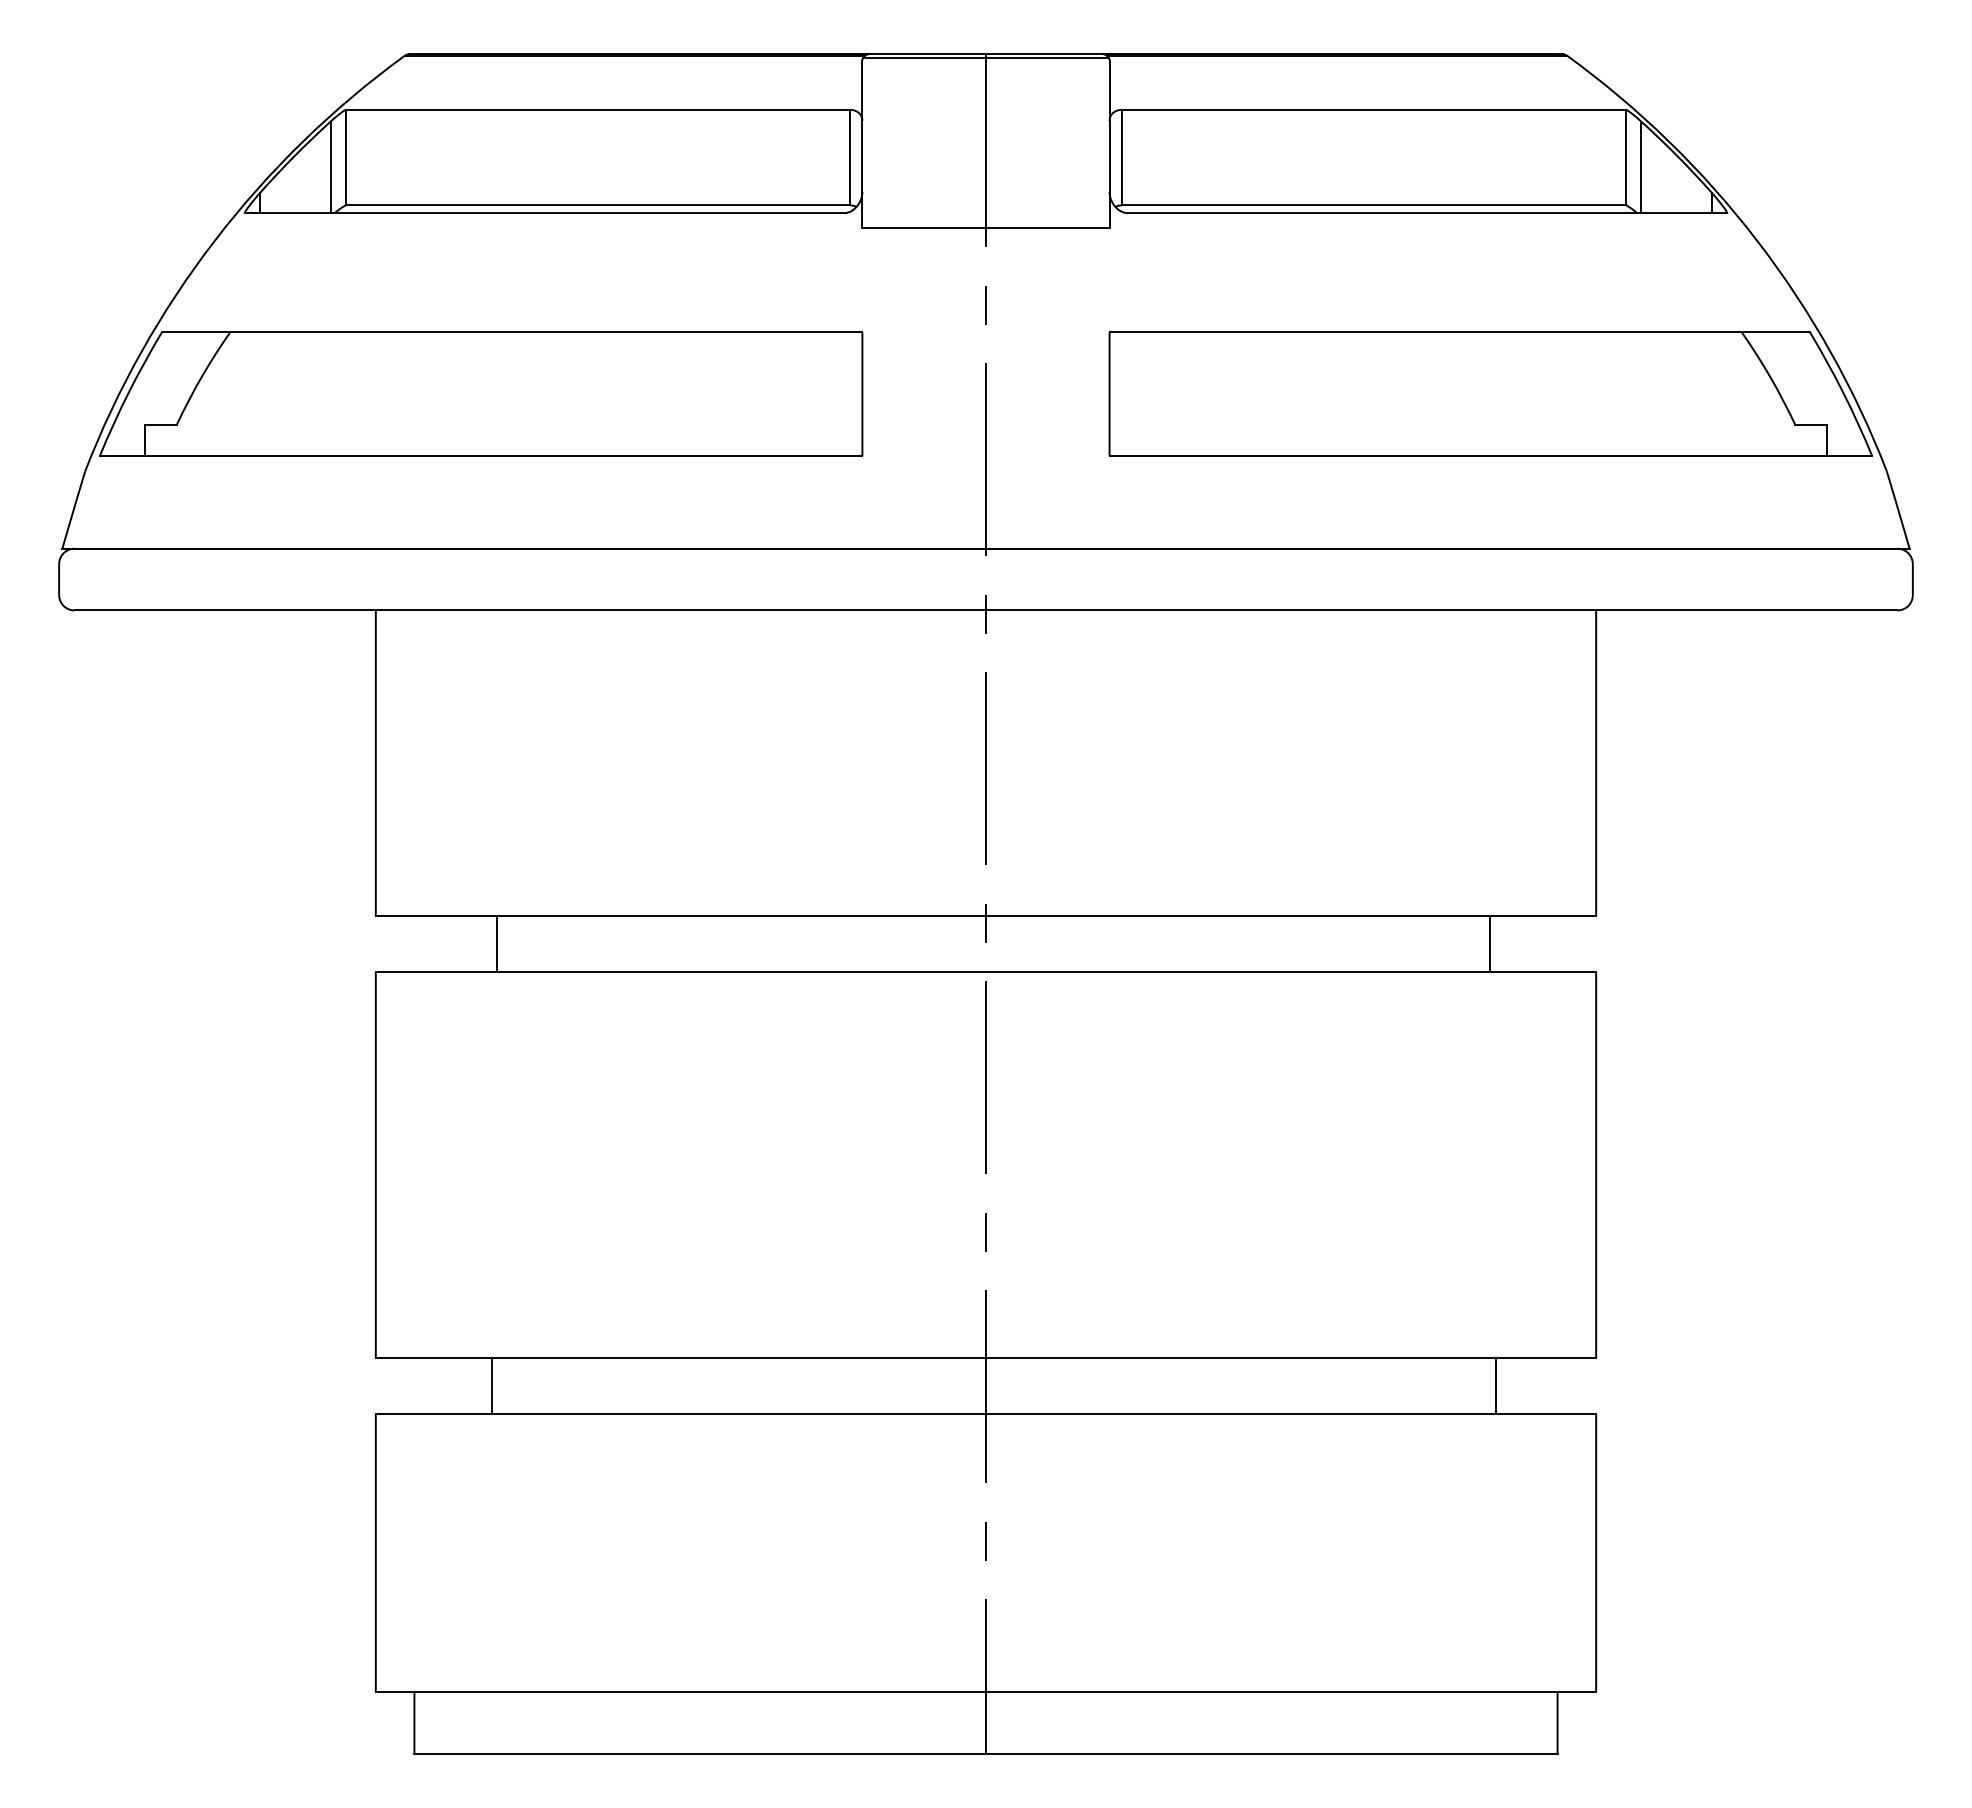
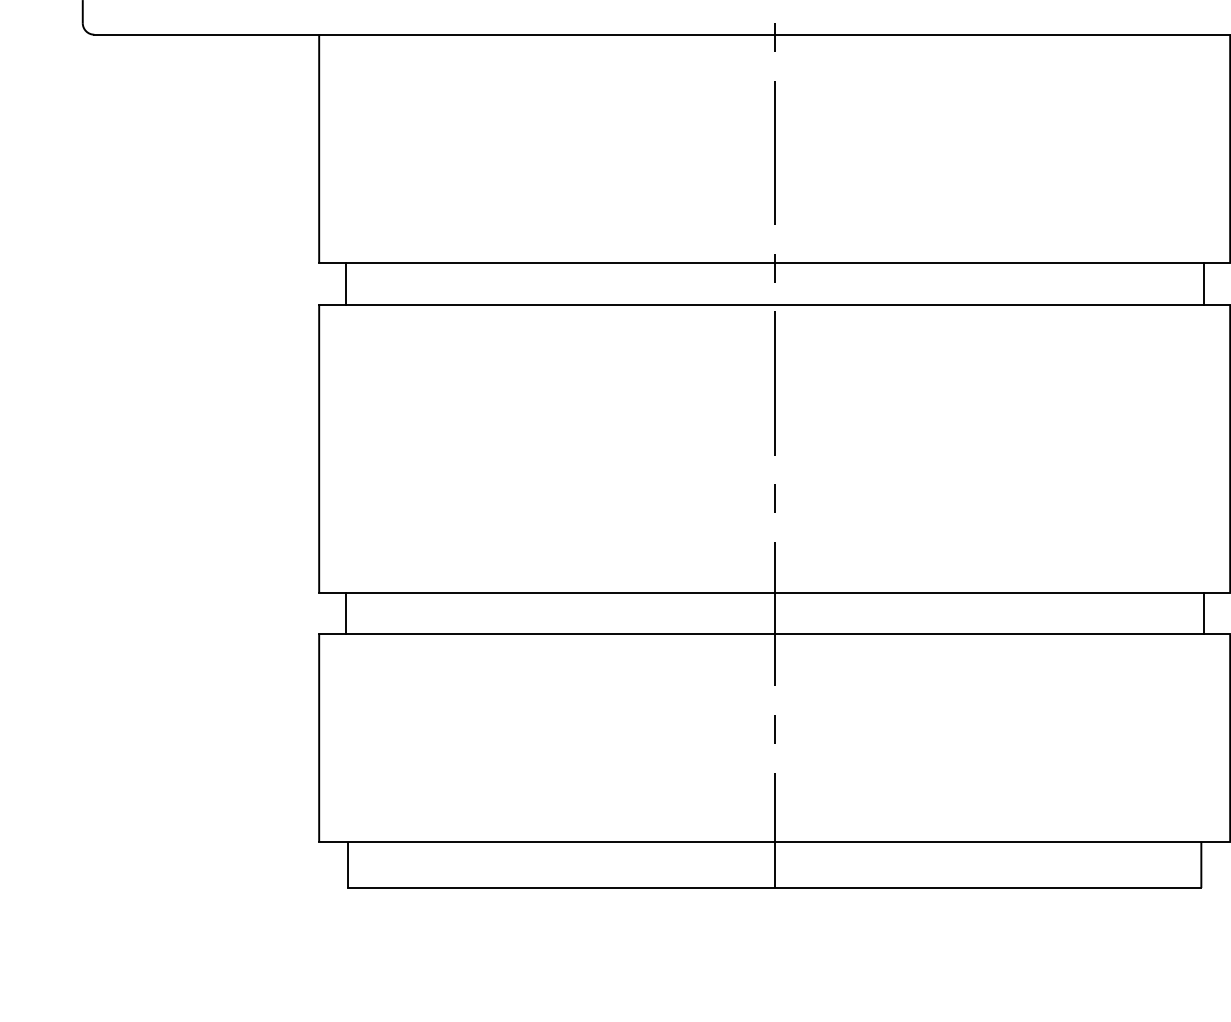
line: (497, 943) -> (345, 283), moved
line: (1489, 943) -> (1203, 283), moved
line: (492, 1385) -> (345, 613), moved
line: (1495, 1385) -> (1203, 613), moved

